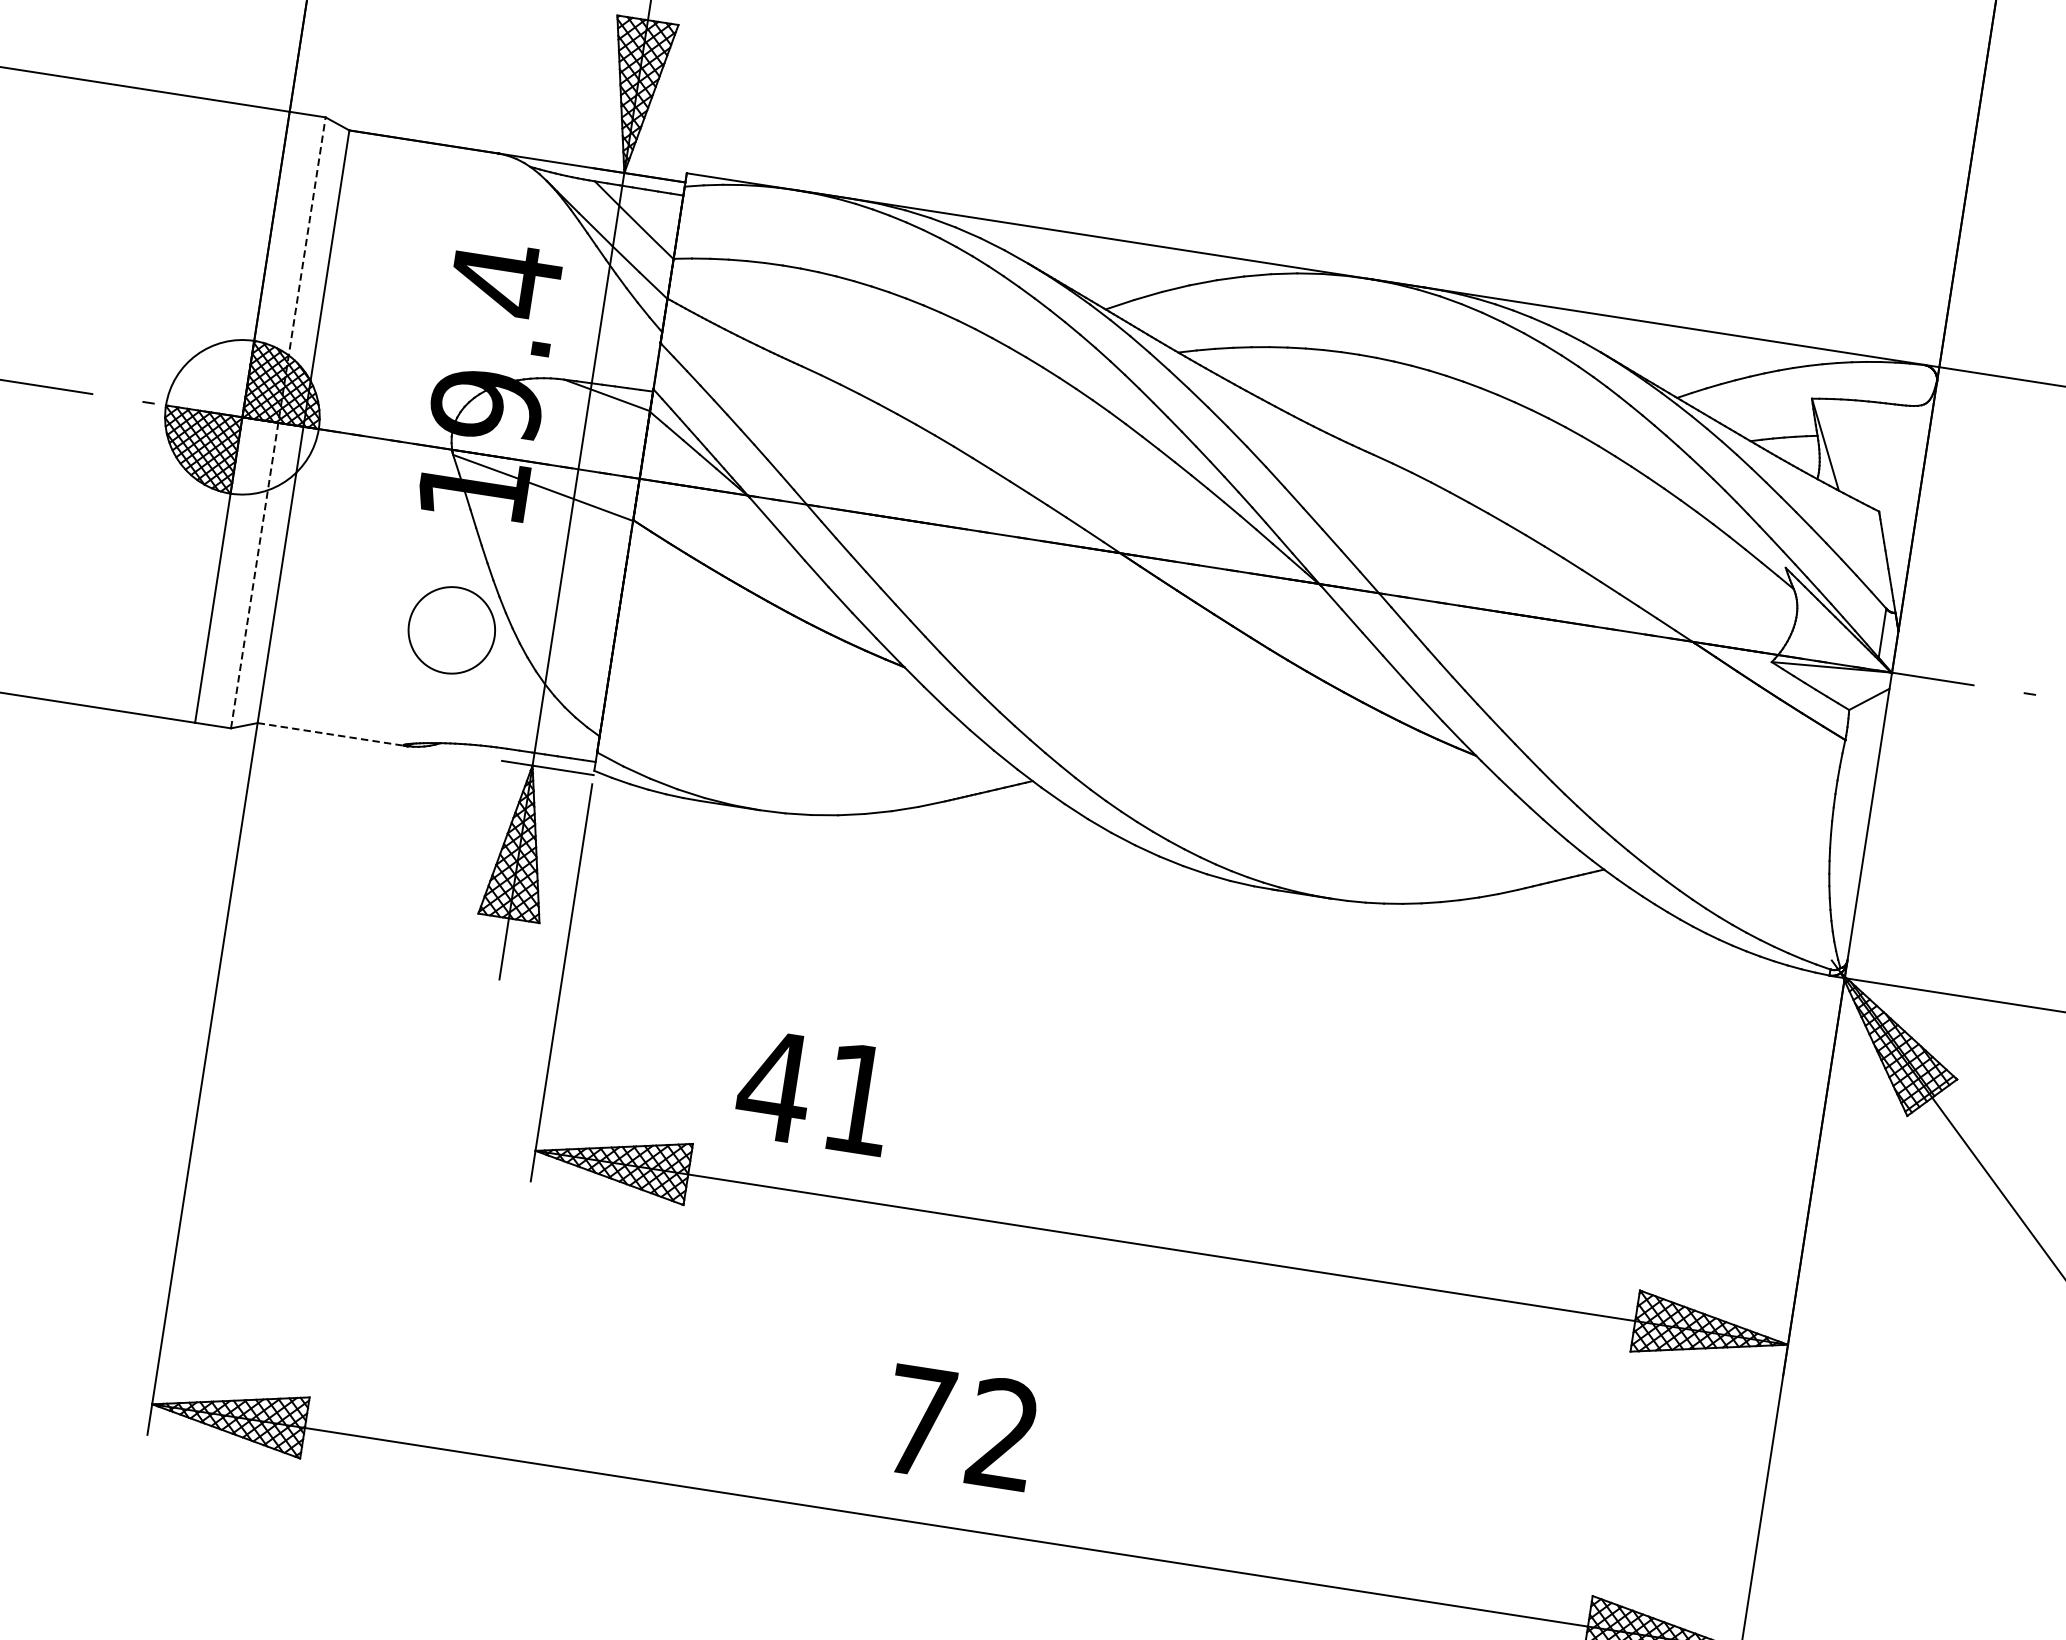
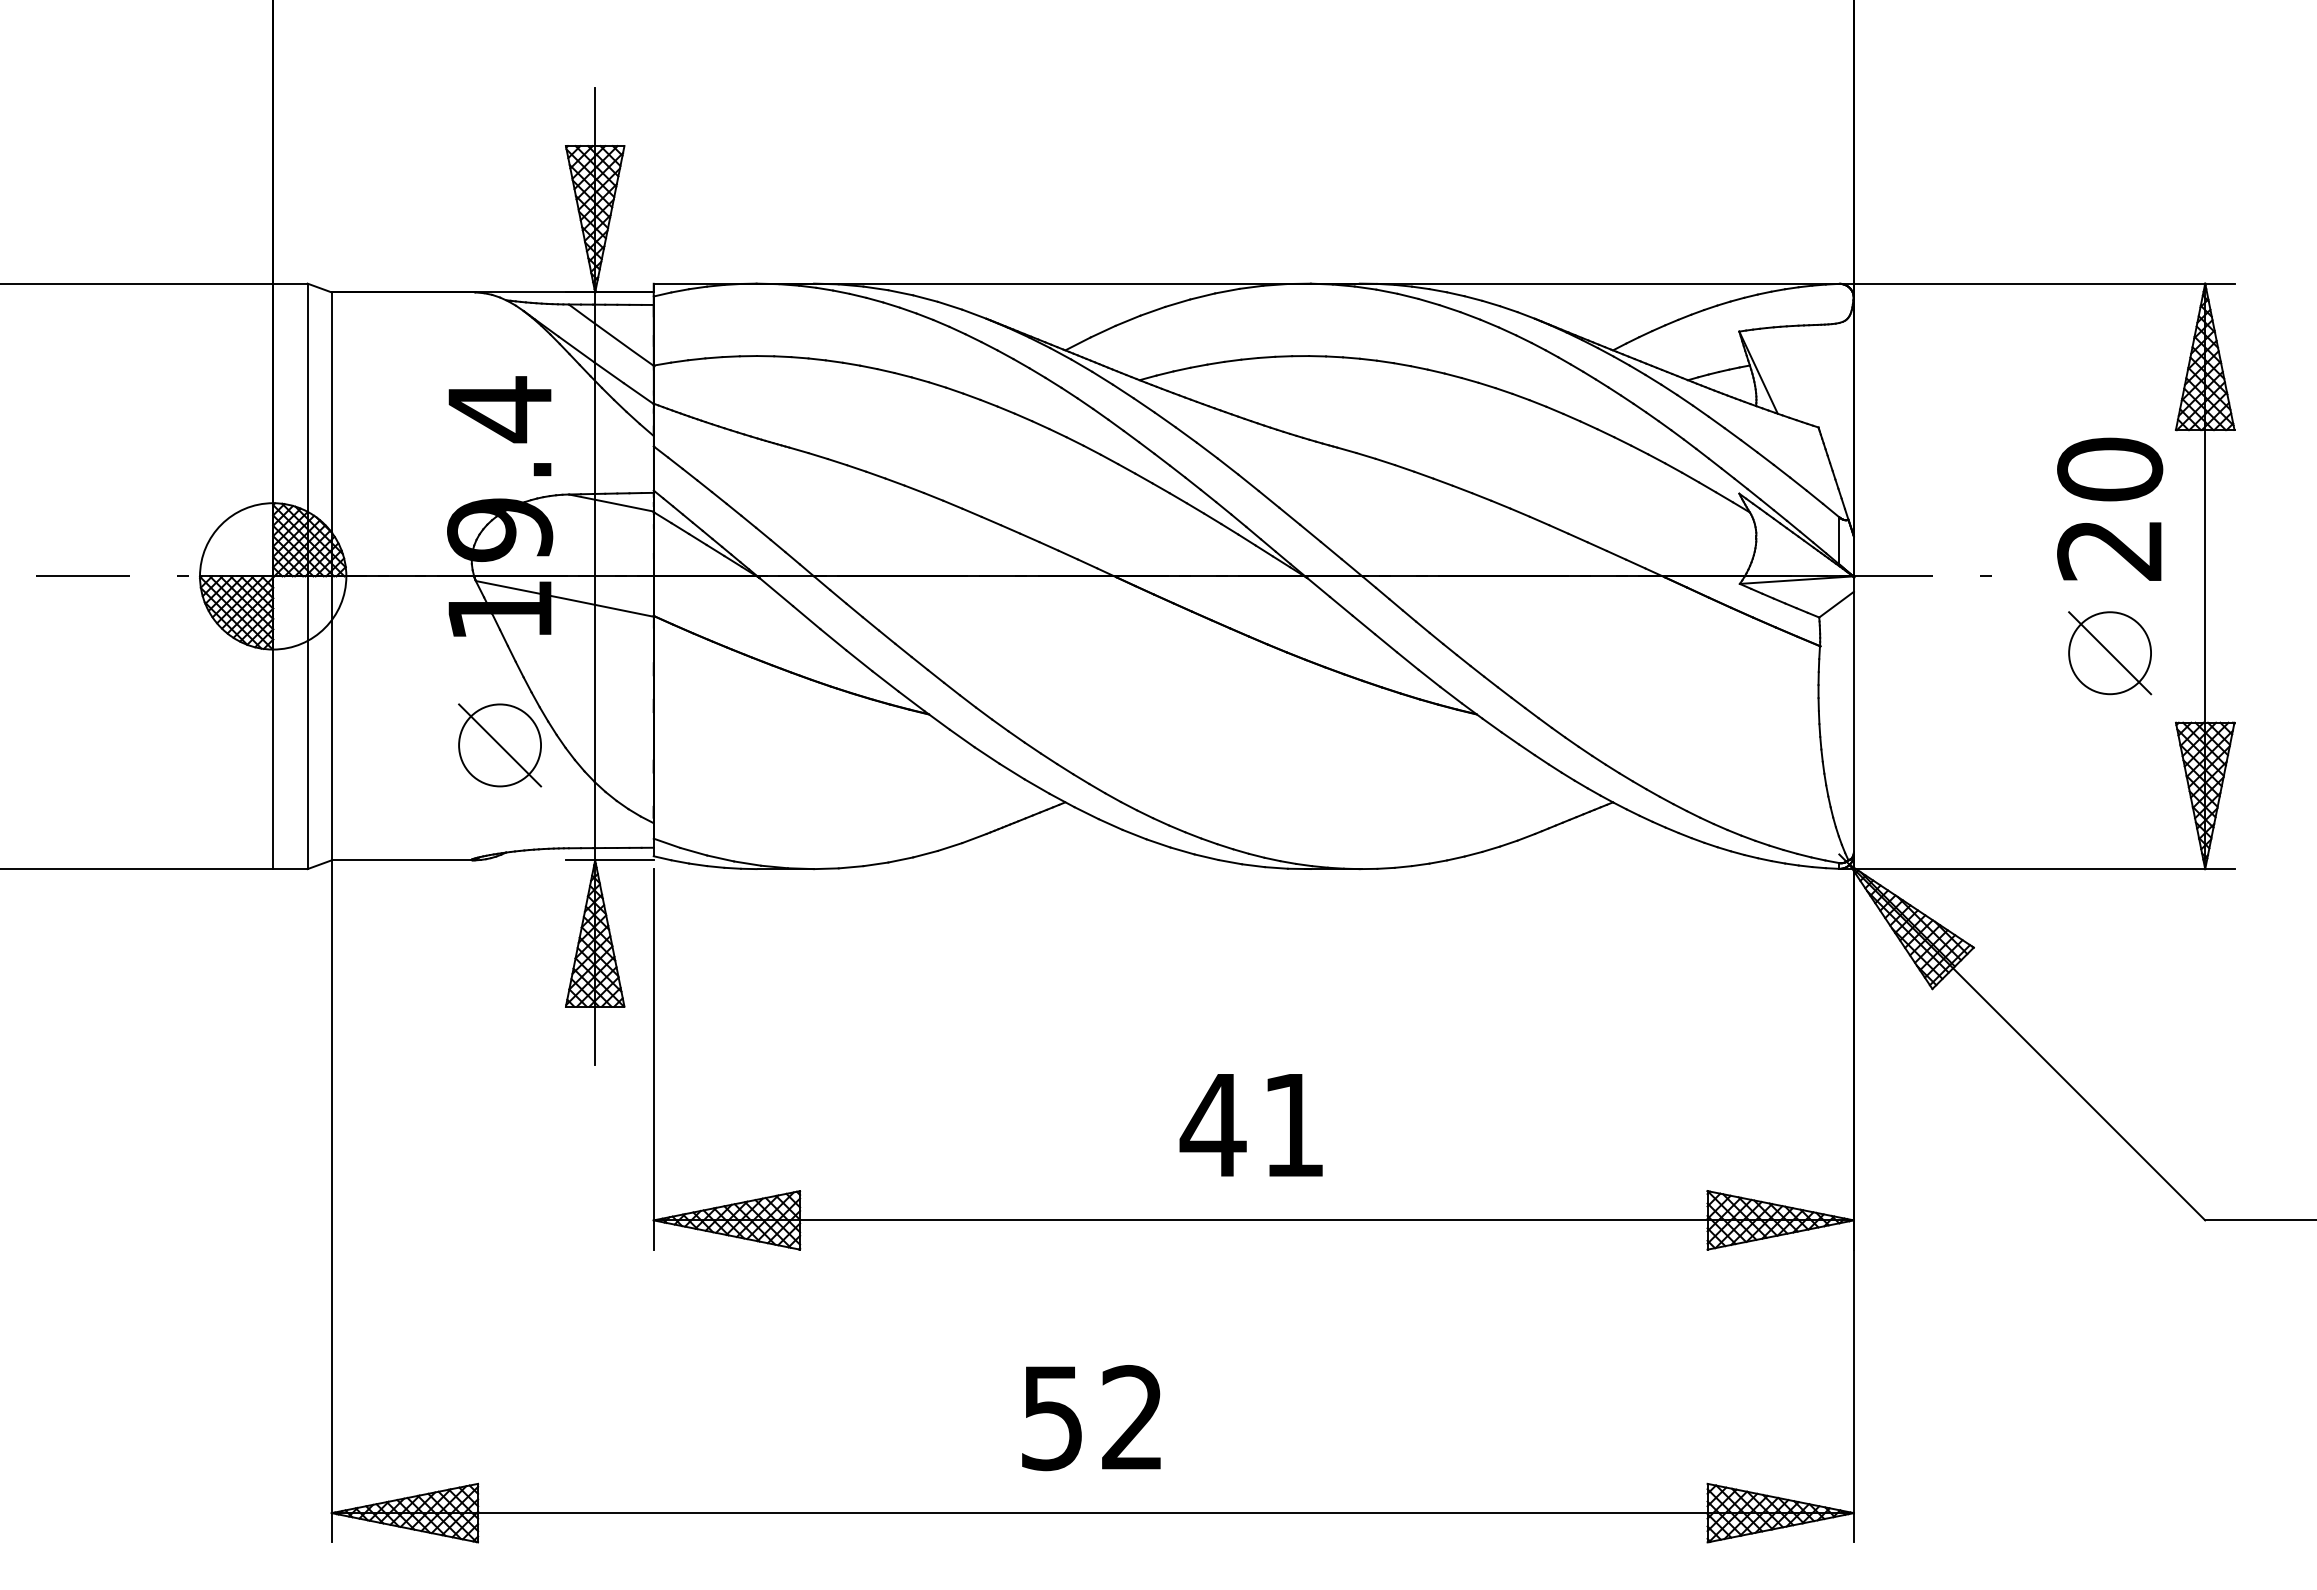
line: (278, 422) -> (307, 576), dashed -> solid
line: (452, 630) -> (500, 745), added
line: (332, 734) -> (403, 860), dashed -> solid
text: (813, 1092) -> (1250, 1125), moved
text: (918, 1421) -> (1051, 1418), 72 -> 52

